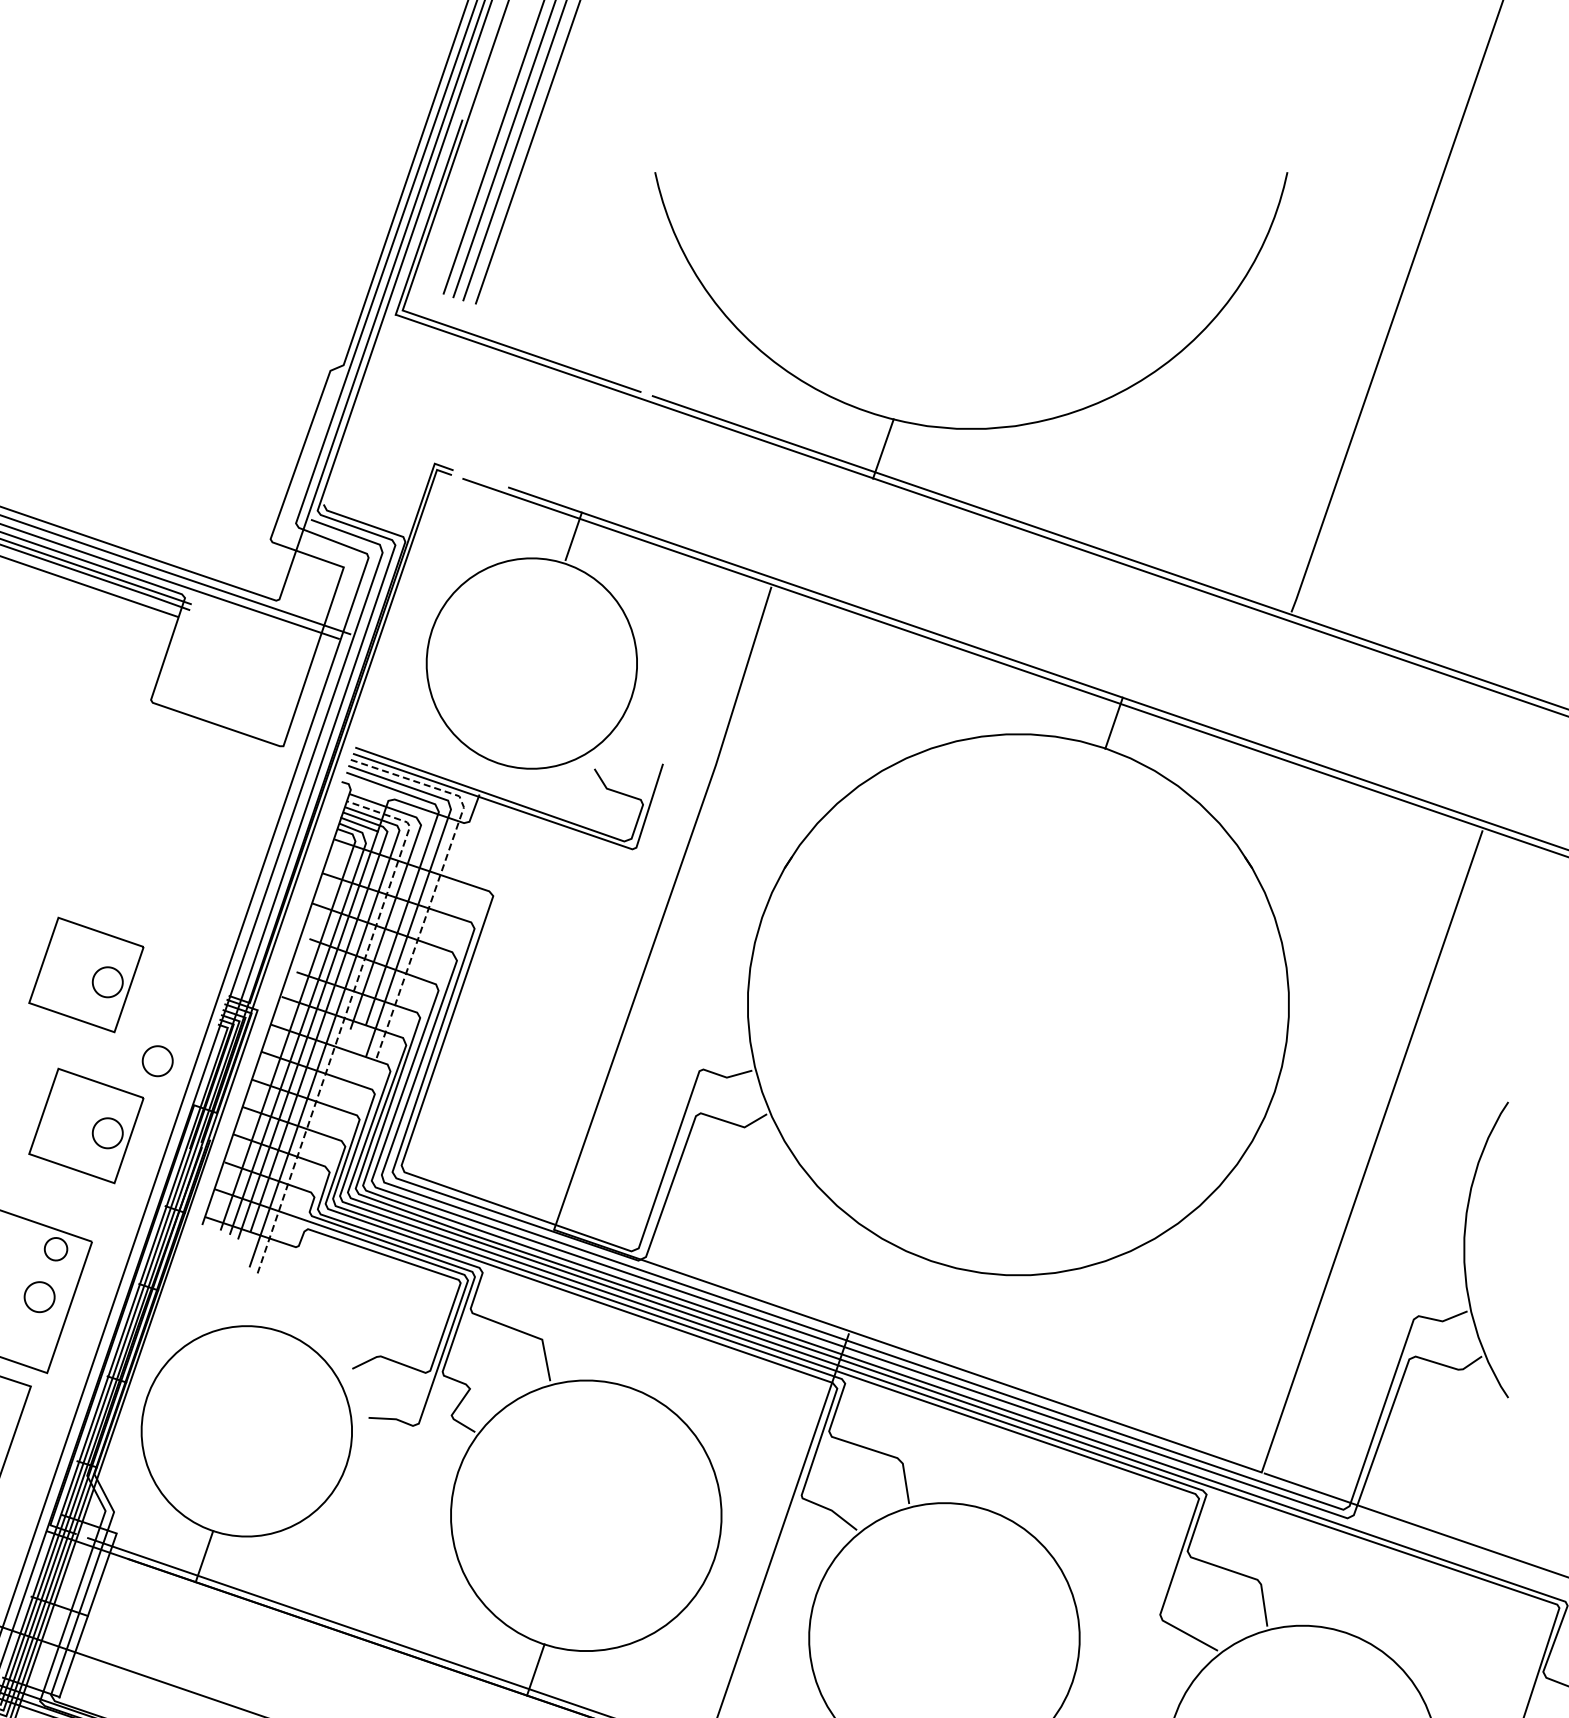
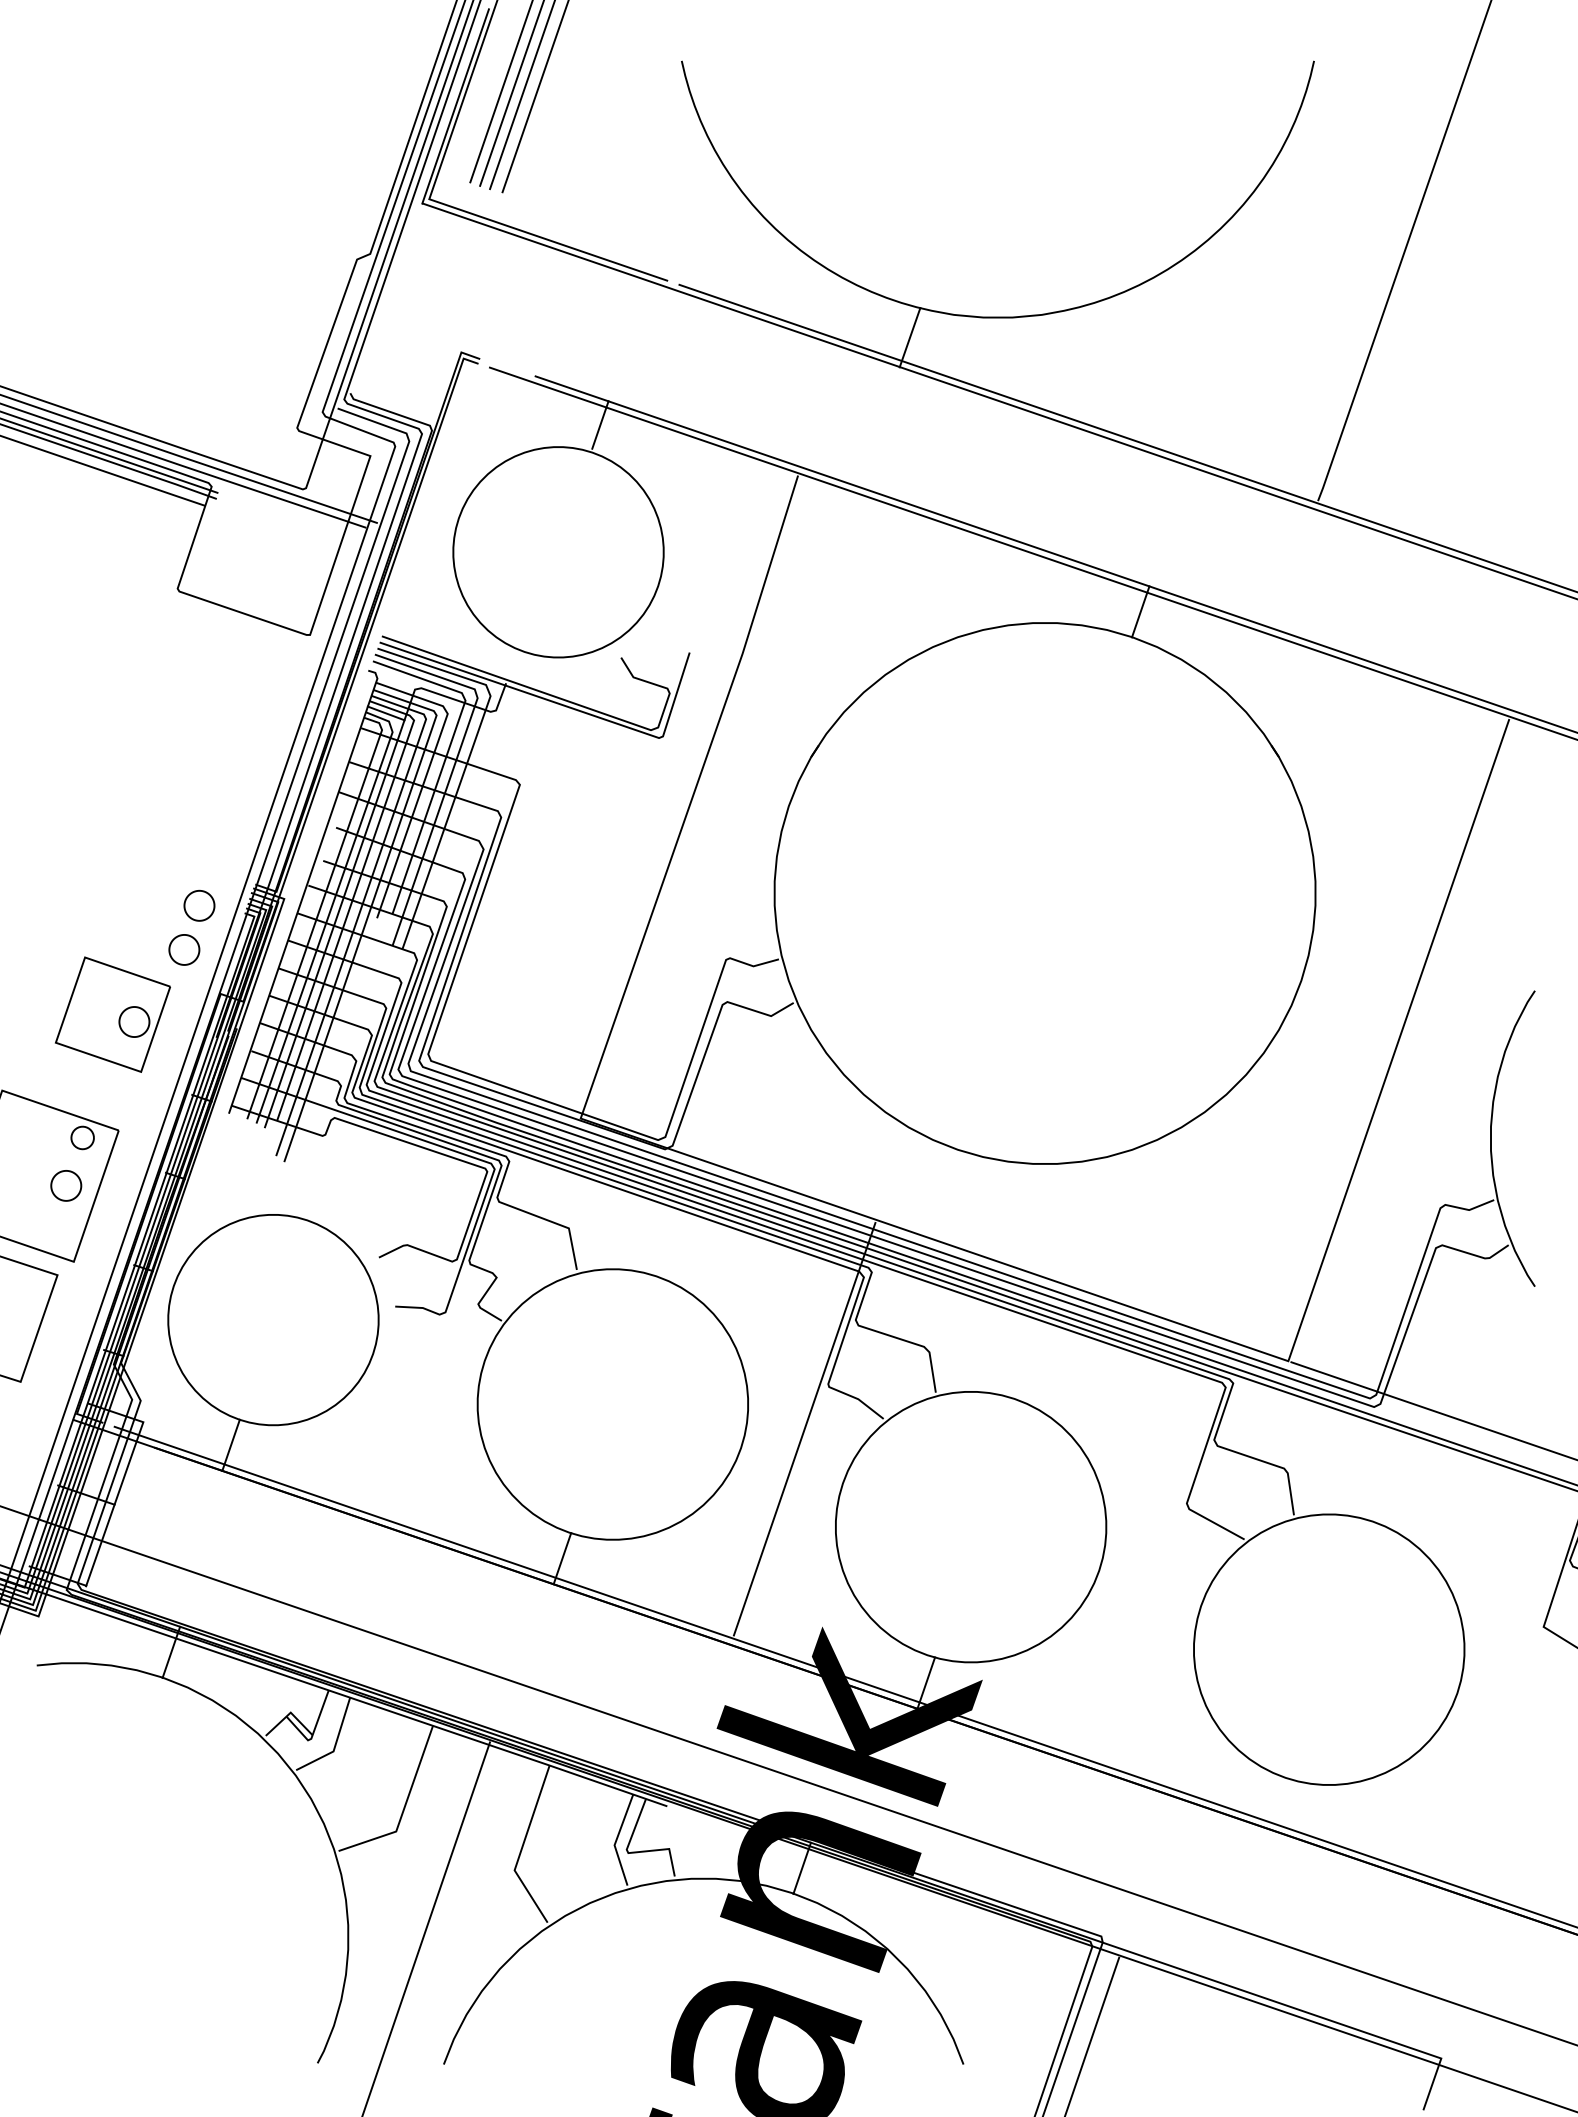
line: (440, 872) -> (467, 761), dashed -> solid
part: (85, 974) -> (112, 863), removed
line: (345, 1015) -> (372, 904), dashed -> solid
part: (172, 1016) -> (199, 905), added

